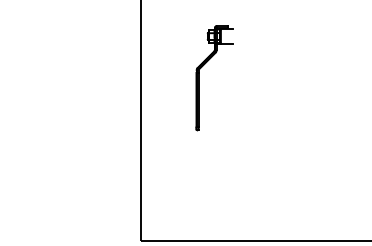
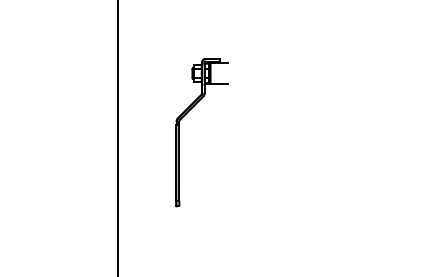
part: (199, 78) -> (180, 132), moved

